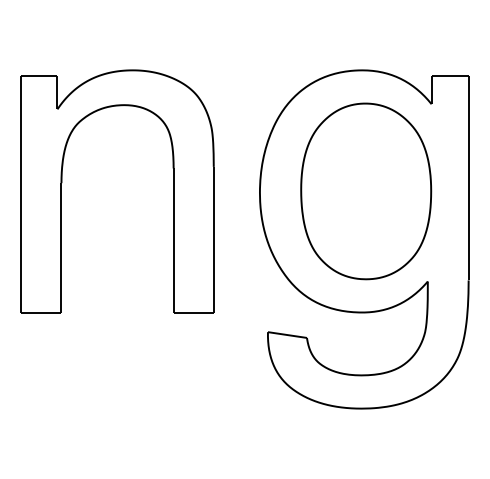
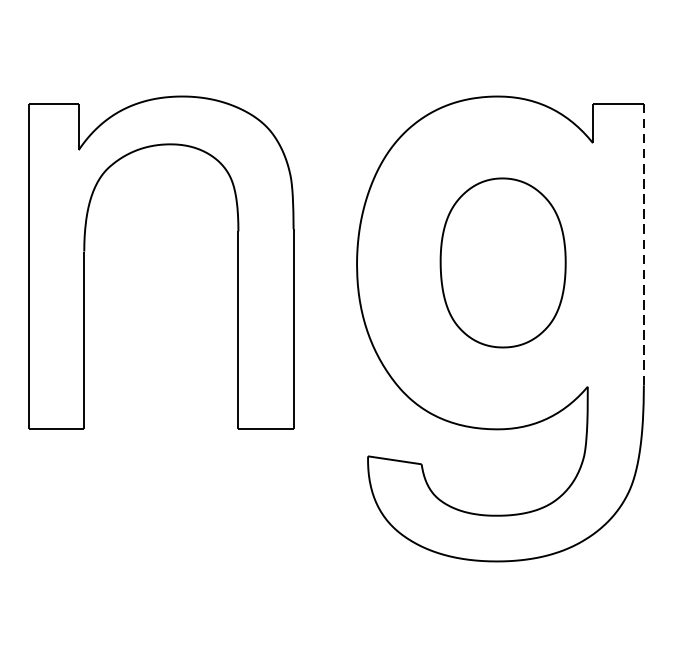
line: (468, 177) -> (643, 243), solid -> dashed
part: (366, 191) -> (503, 263), size x0.7

